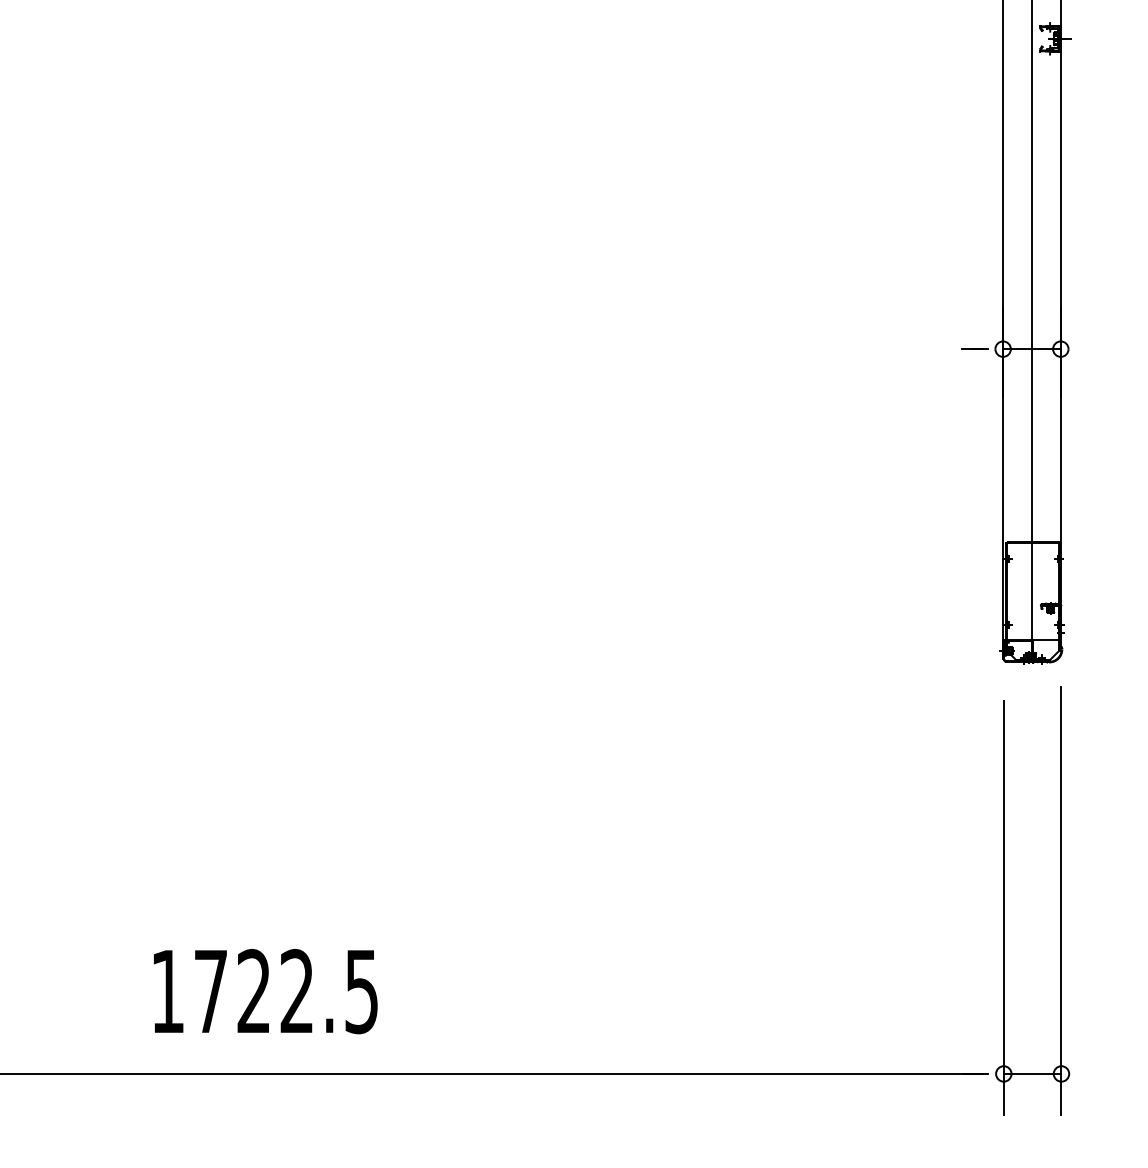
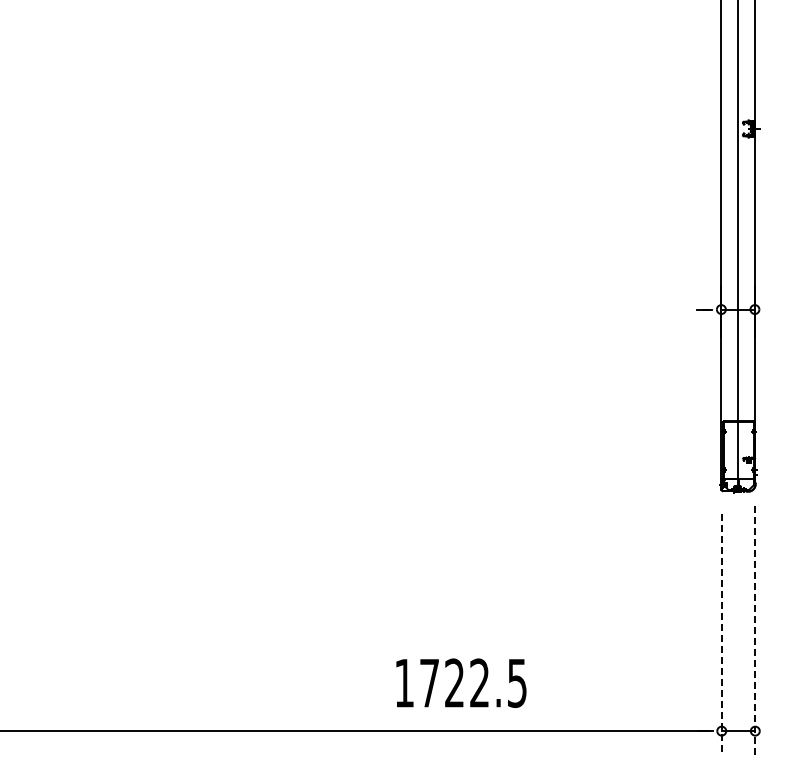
line: (1061, 900) -> (755, 630), solid -> dashed
line: (1003, 909) -> (721, 635), solid -> dashed
text: (265, 990) -> (461, 682), moved

